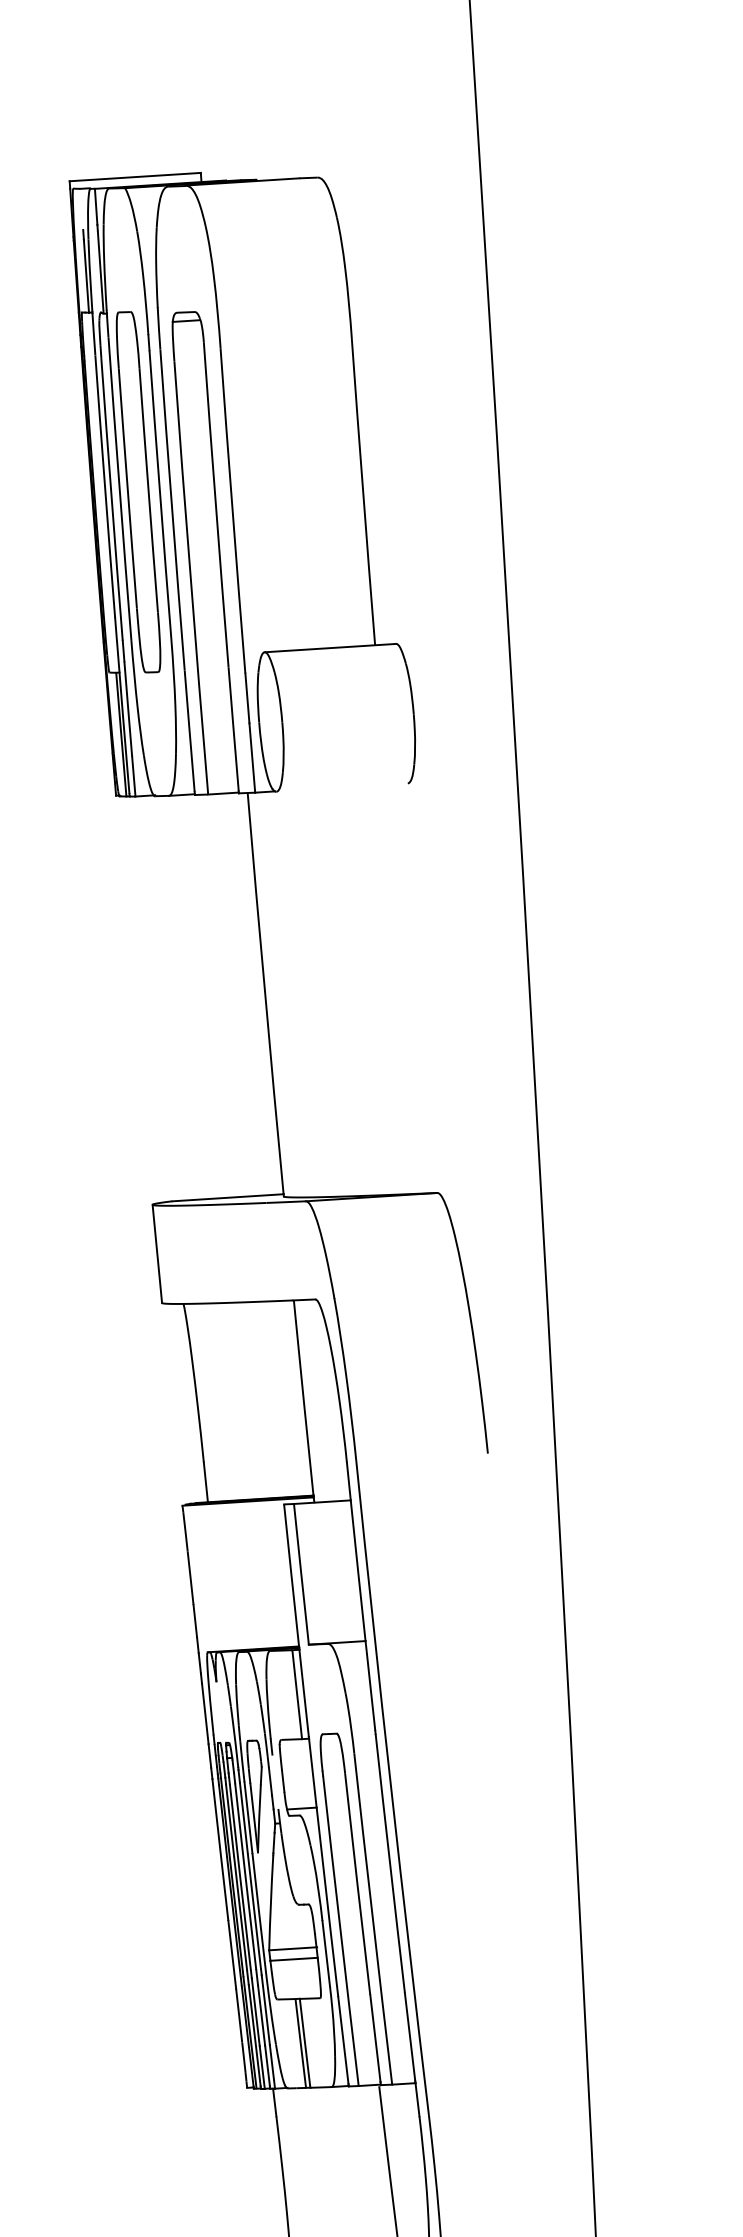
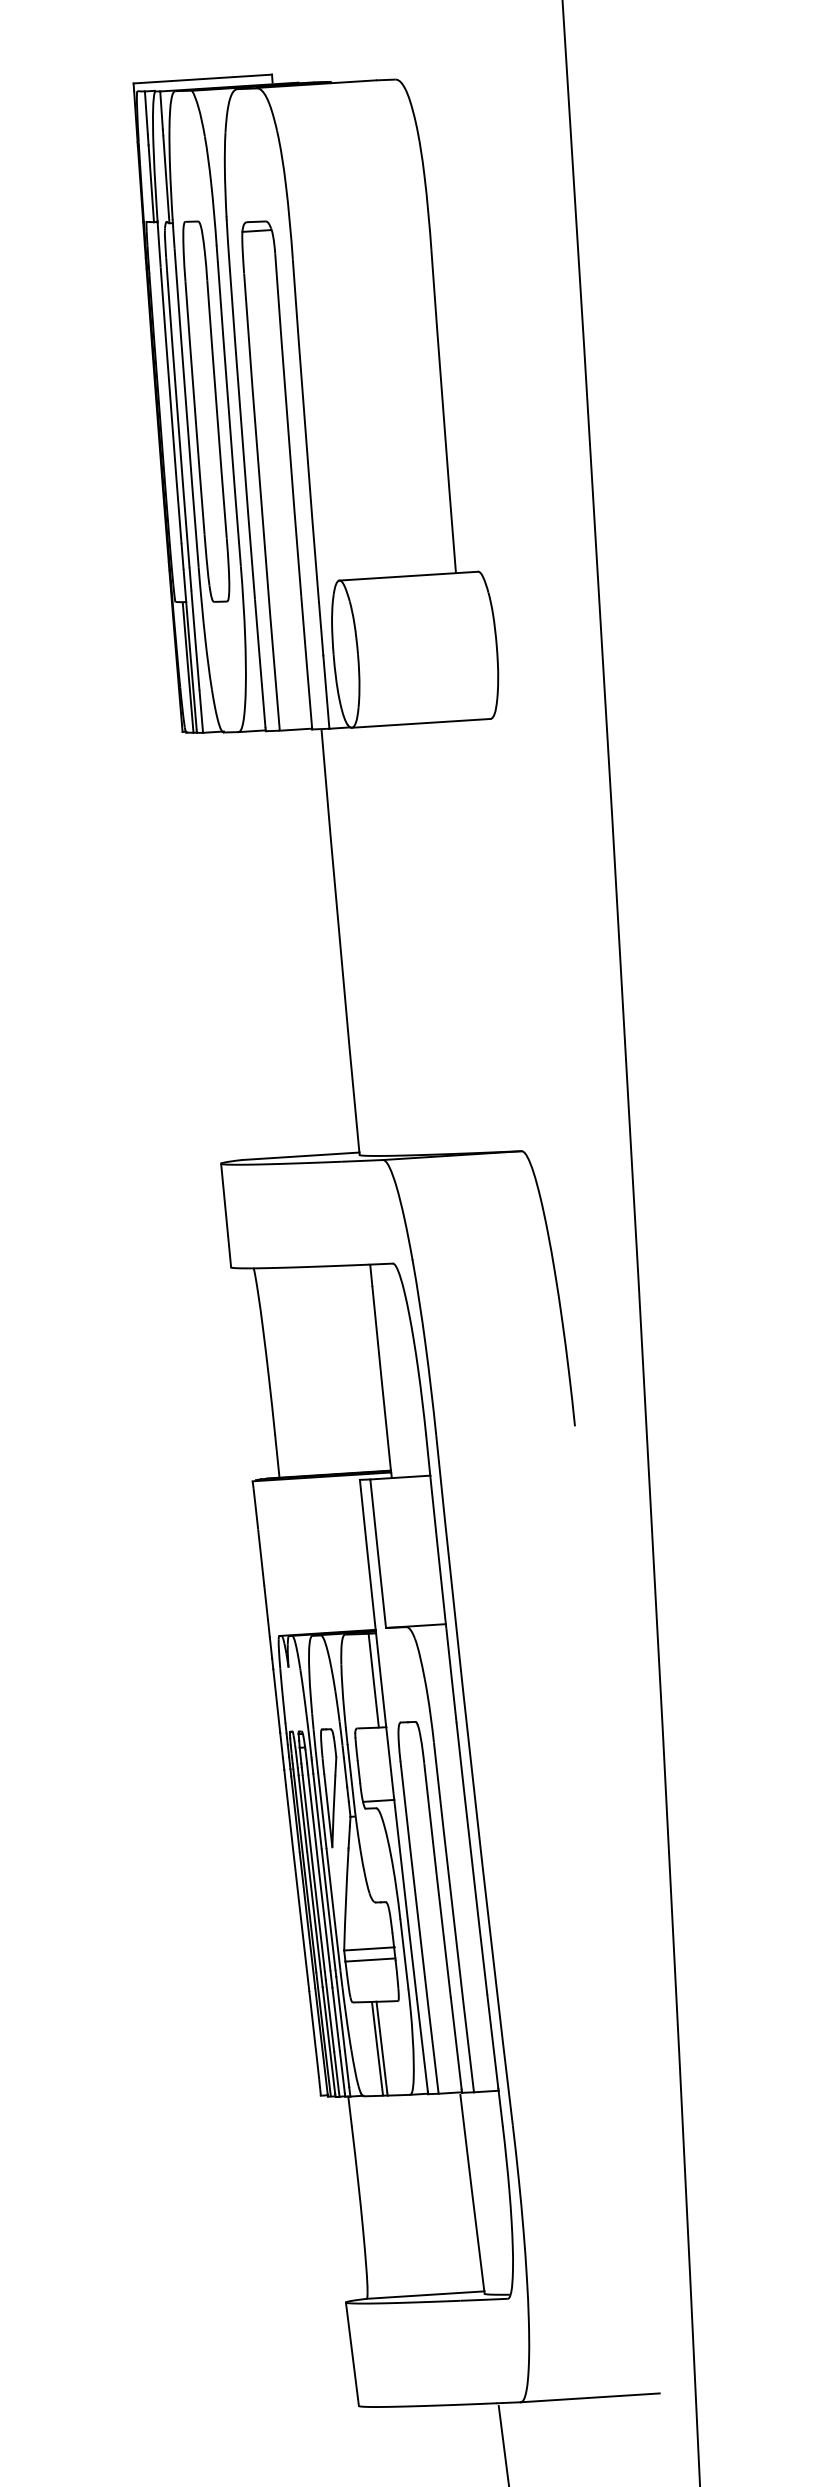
line: (80, 208) -> (145, 112), added
line: (341, 786) -> (420, 722), added
line: (275, 1782) -> (350, 1773), added

